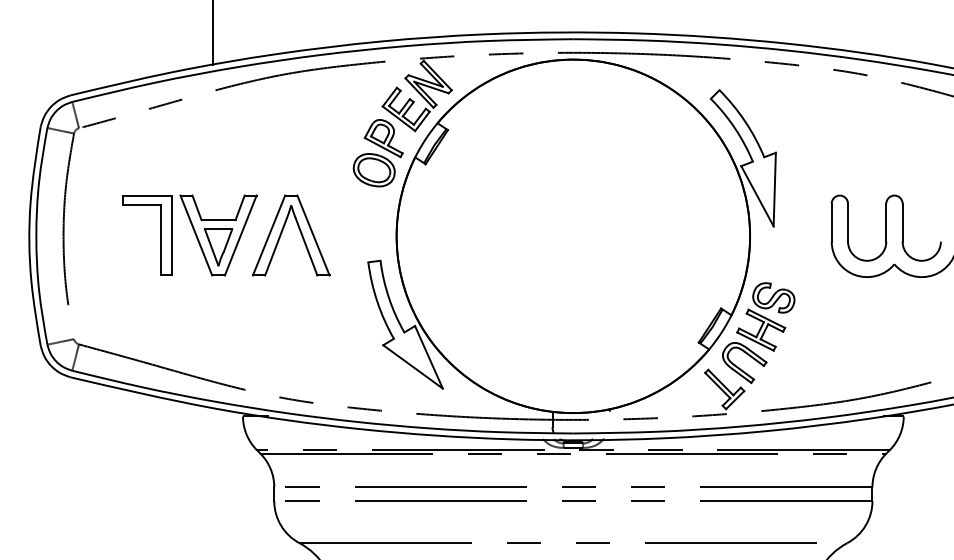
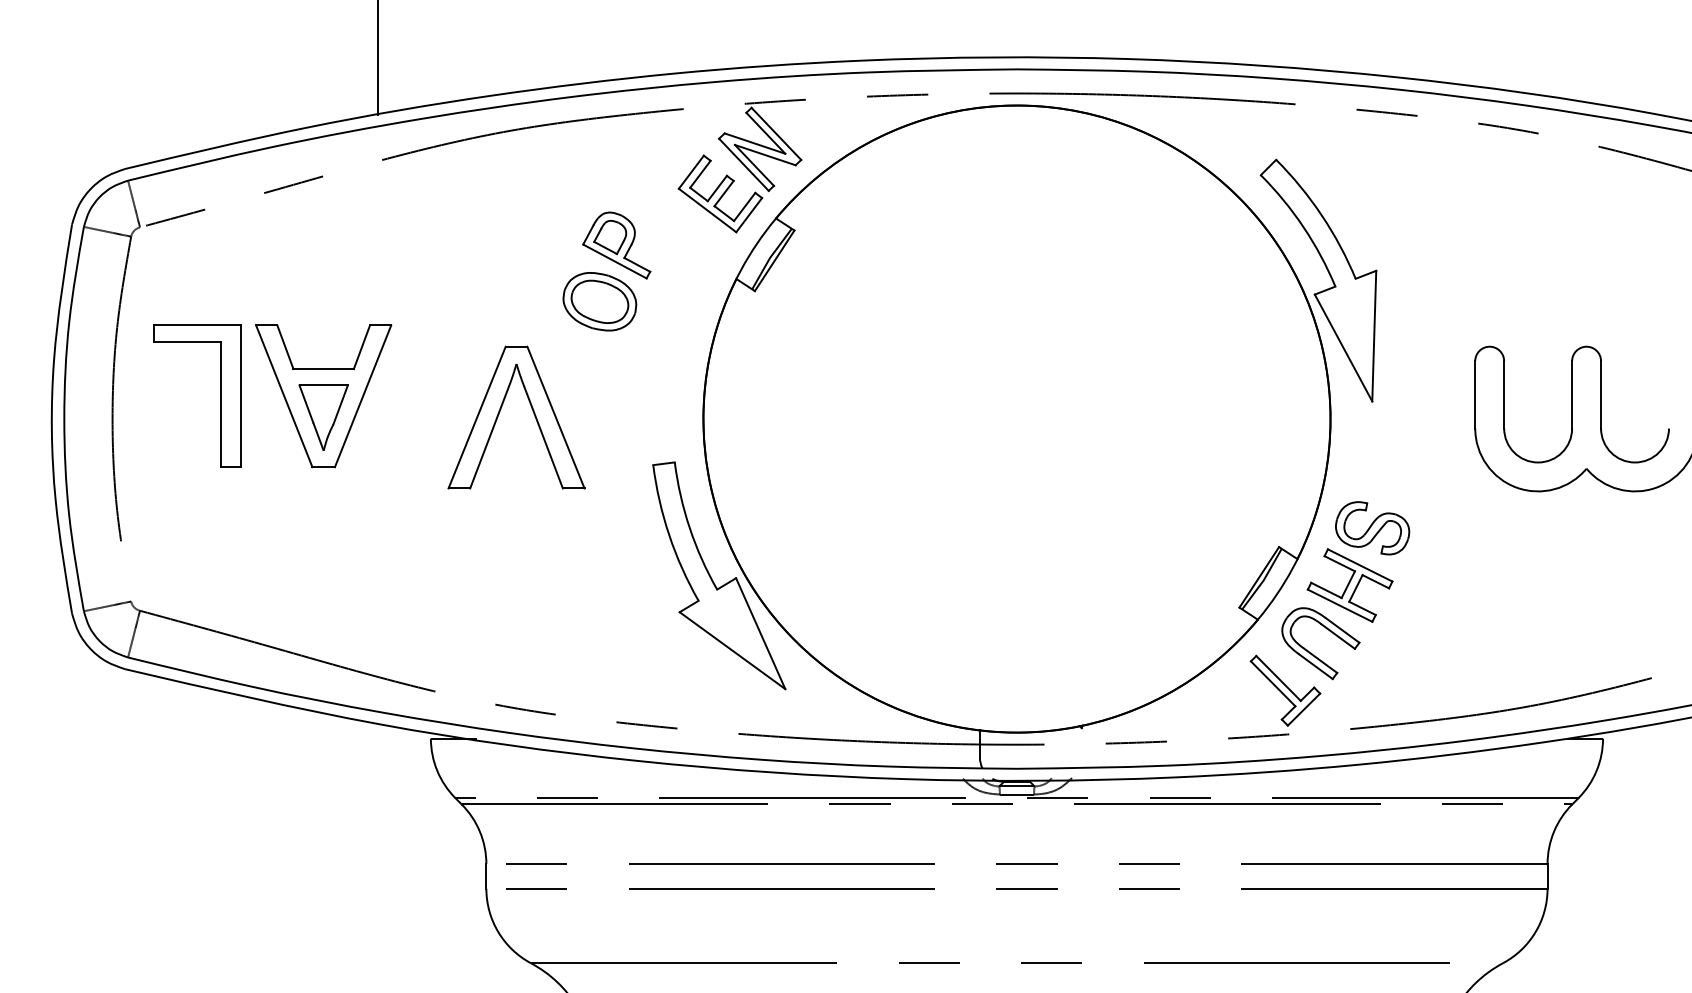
part: (377, 153) -> (605, 272), moved
part: (189, 235) -> (272, 396), moved

